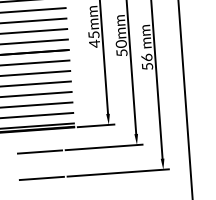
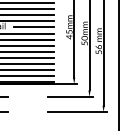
line: (39, 151) -> (33, 96), removed
line: (41, 179) -> (33, 112), removed

